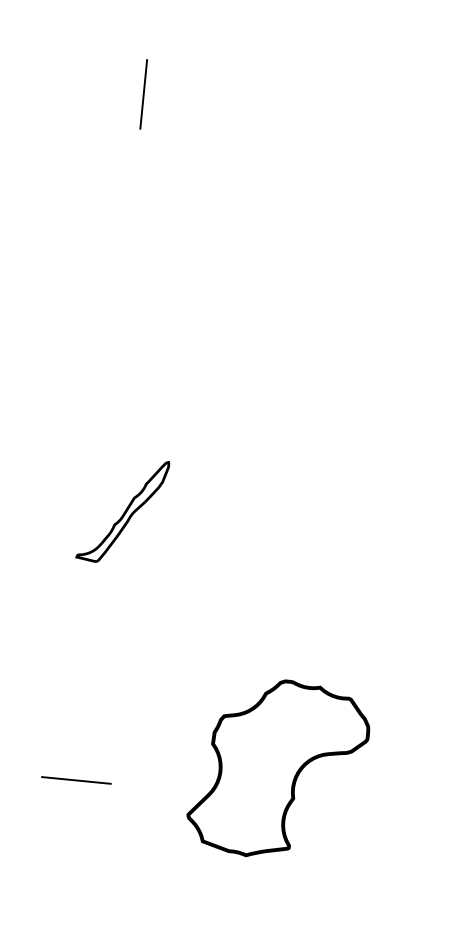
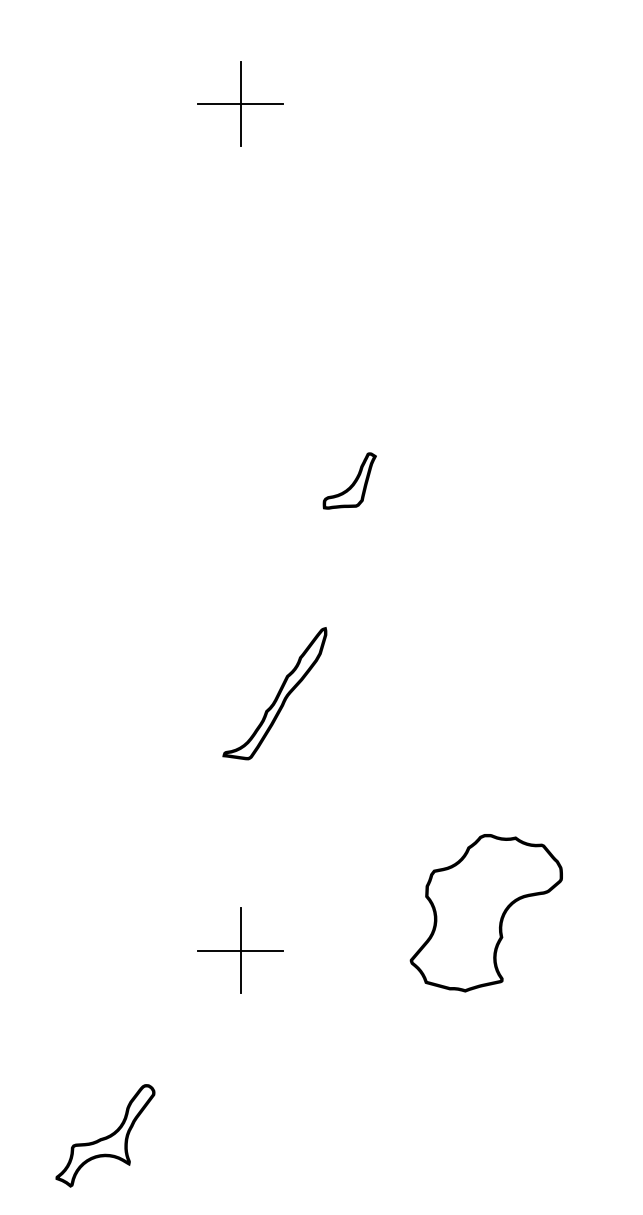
line: (143, 94) -> (240, 103), added
part: (202, 408) -> (349, 480), added
part: (122, 510) -> (274, 693), moved
part: (277, 769) -> (485, 913), size x0.71
line: (76, 780) -> (240, 950), added

